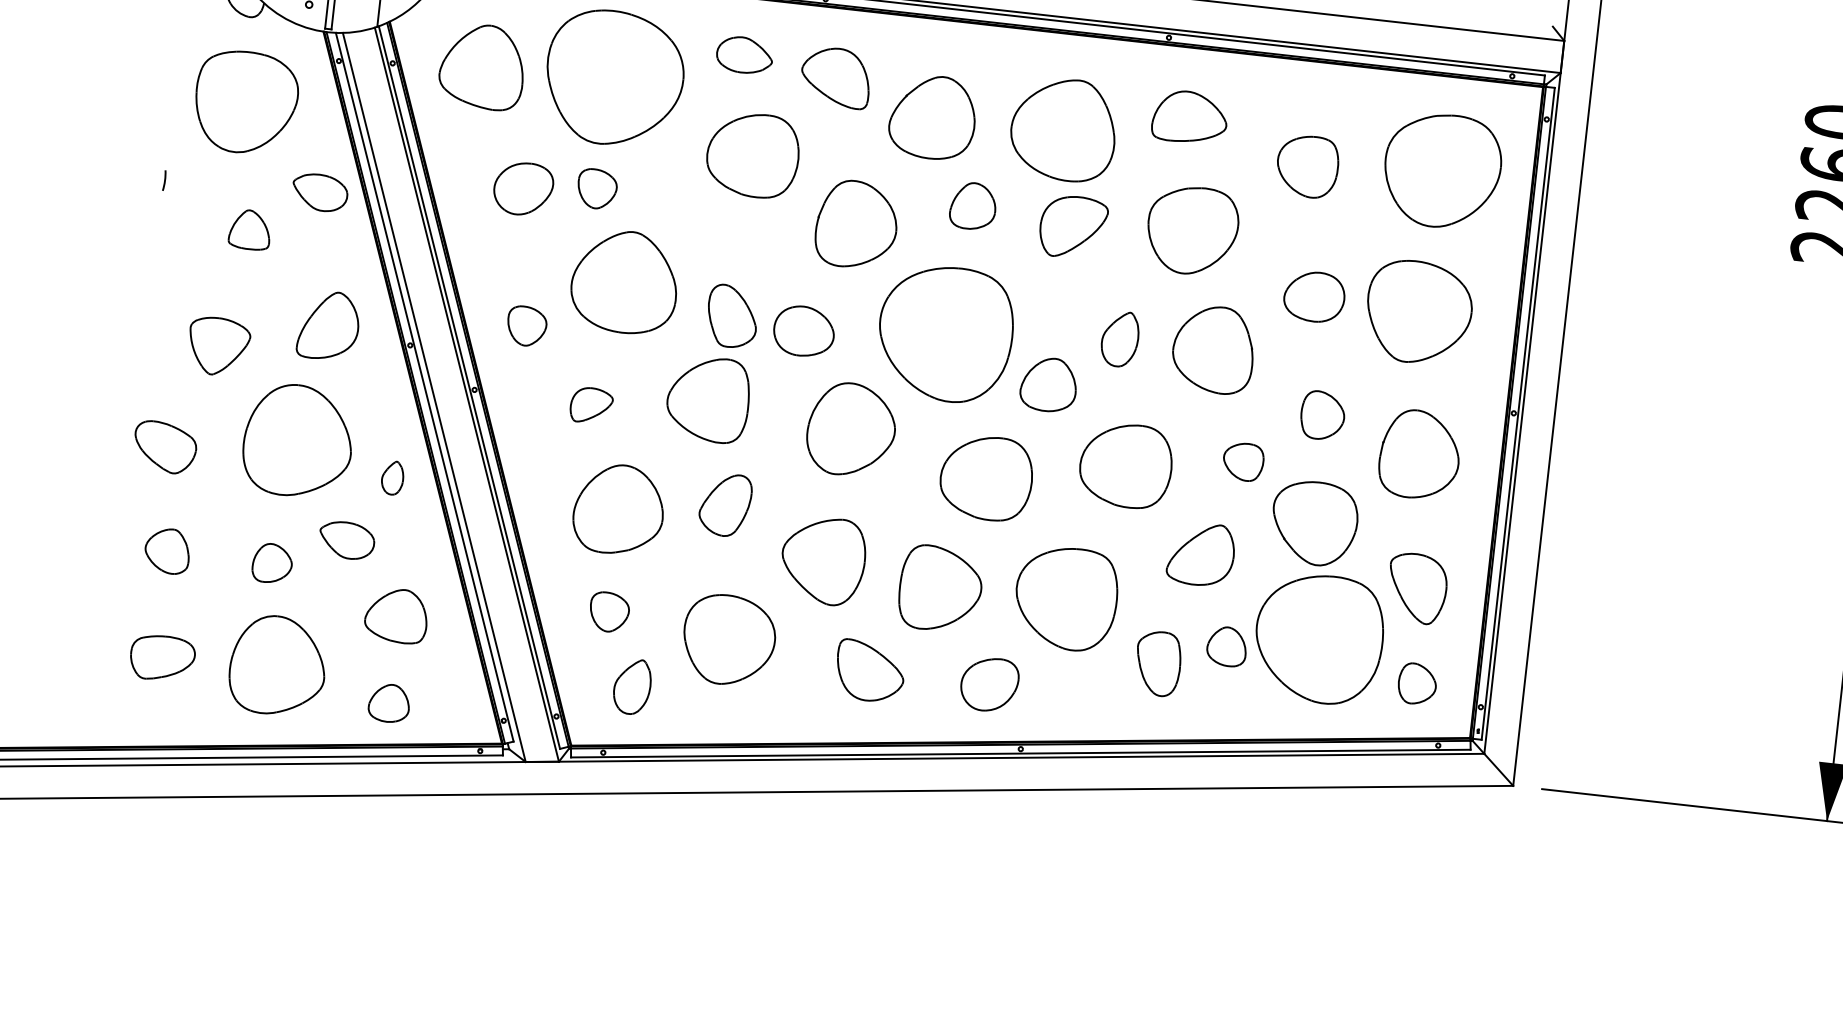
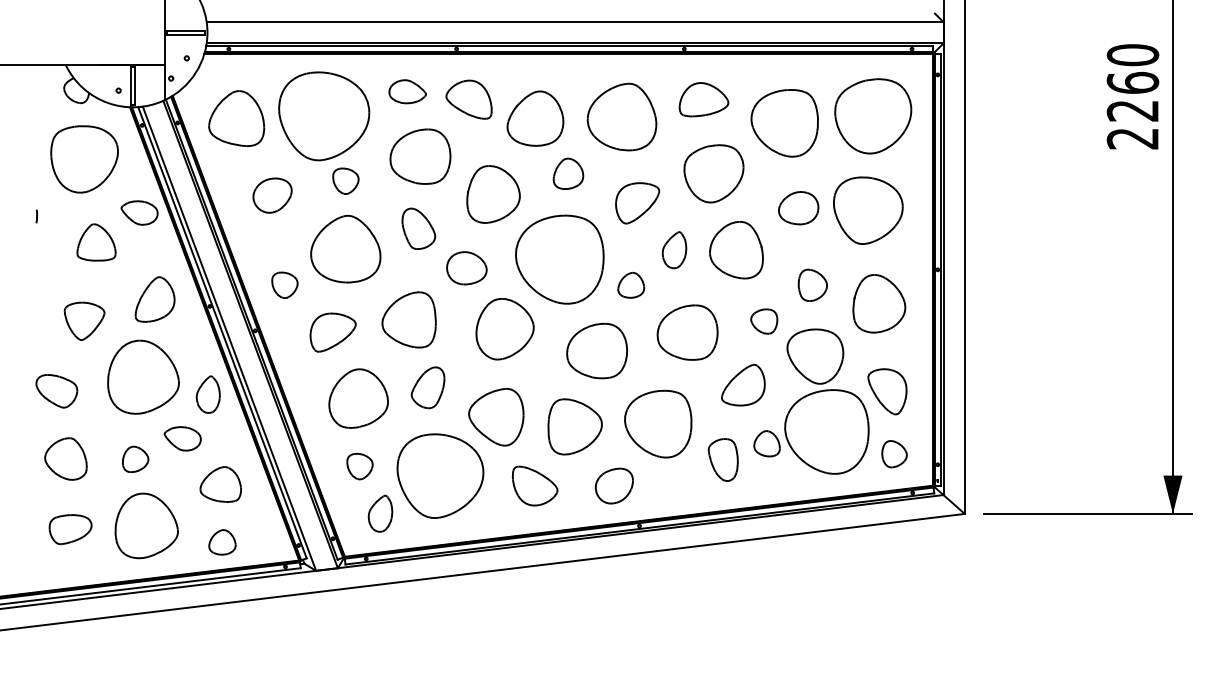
part: (1307, 166) -> (784, 123), size x1.67
part: (596, 187) -> (345, 180), moved
part: (1073, 227) -> (637, 203), moved
part: (250, 229) -> (96, 242), size x1.43
part: (731, 315) -> (418, 228), moved
part: (1049, 385) -> (631, 285), size x0.71
part: (590, 405) -> (332, 332), size x1.67
part: (391, 477) -> (207, 394), size x1.67
part: (166, 550) -> (65, 458), size x1.43
part: (729, 639) -> (440, 475), size x1.43

